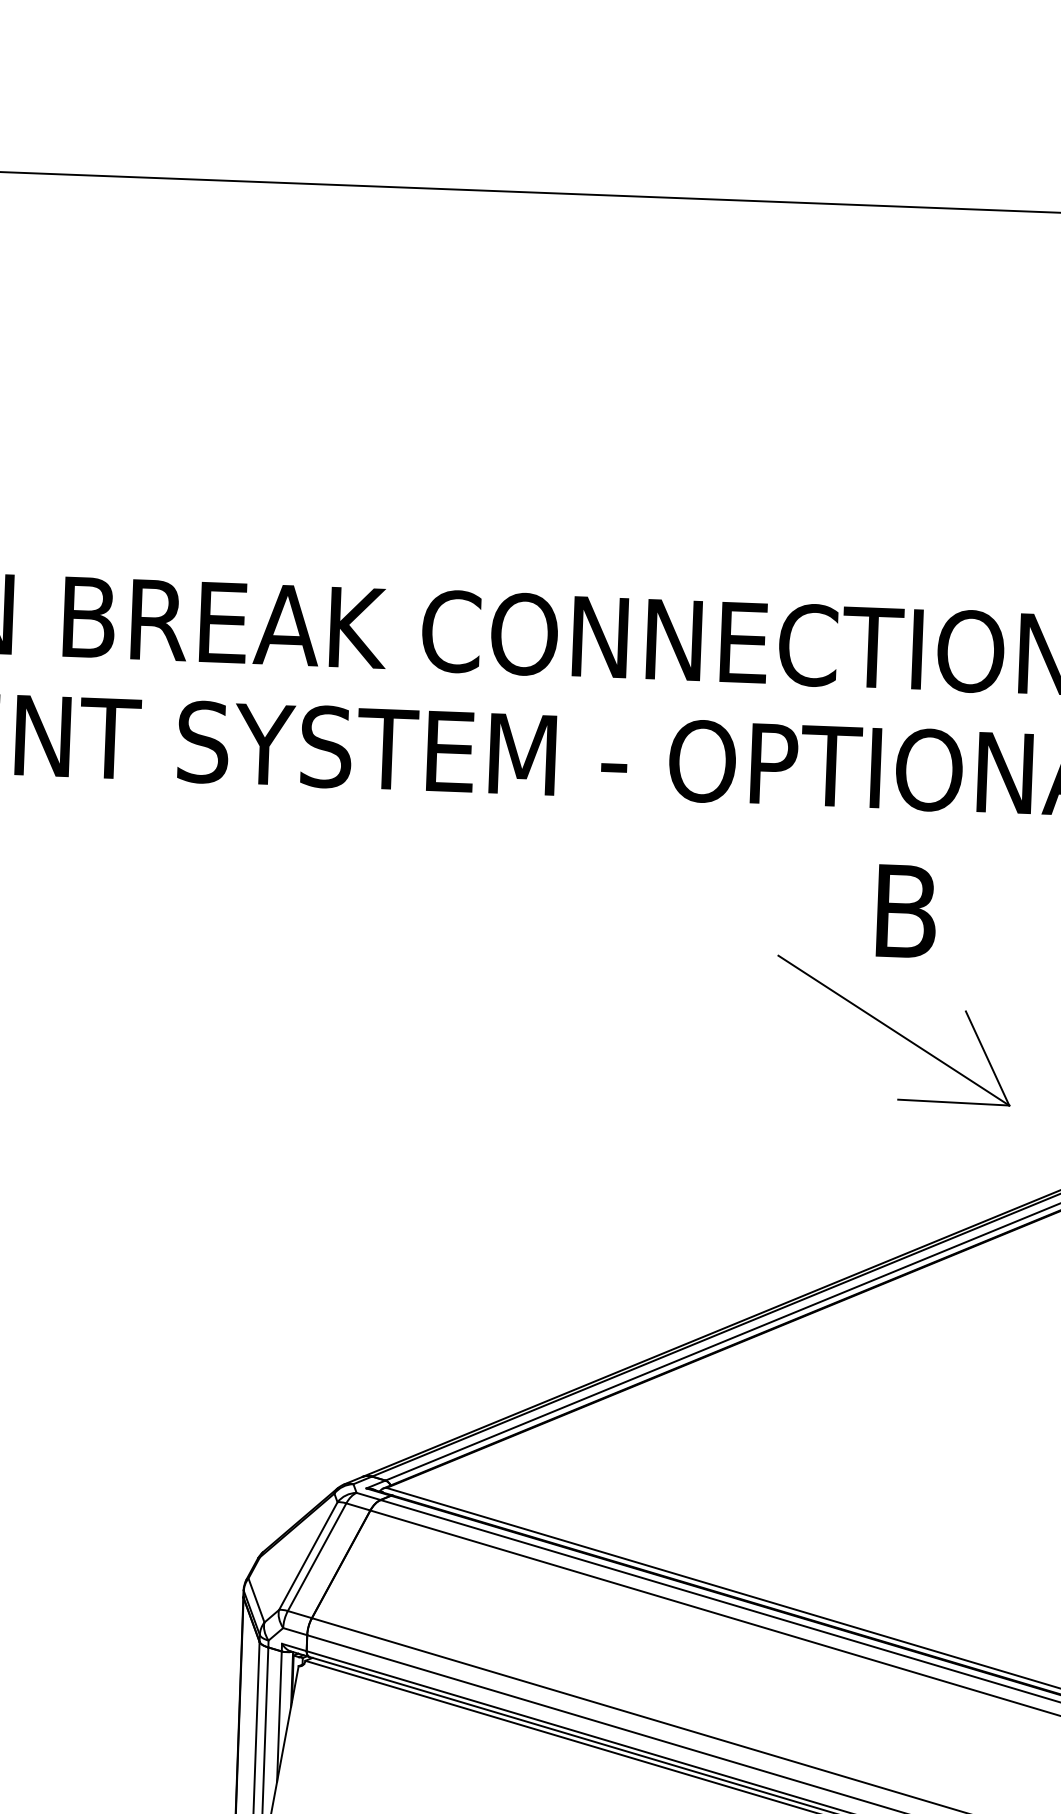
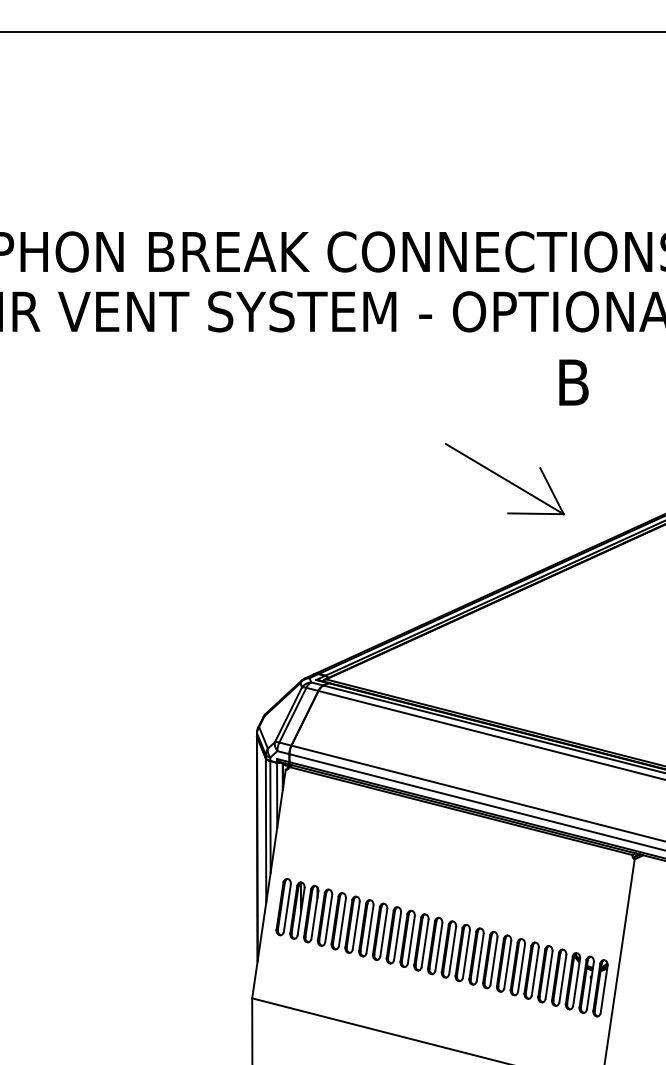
part: (893, 1031) -> (504, 479), moved

